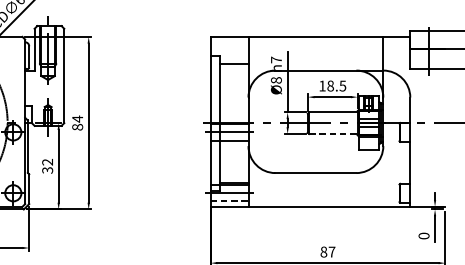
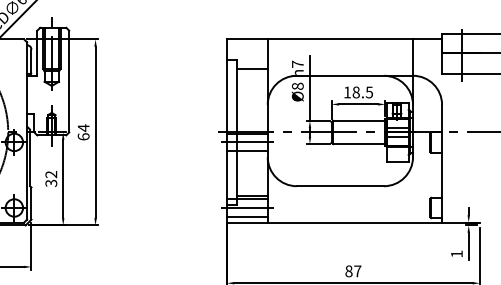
text: (77, 126) -> (83, 136), 84 -> 64
line: (333, 134) -> (359, 144), dashed -> solid
line: (229, 201) -> (247, 216), dashed -> solid
text: (423, 235) -> (456, 253), 0 -> 1

